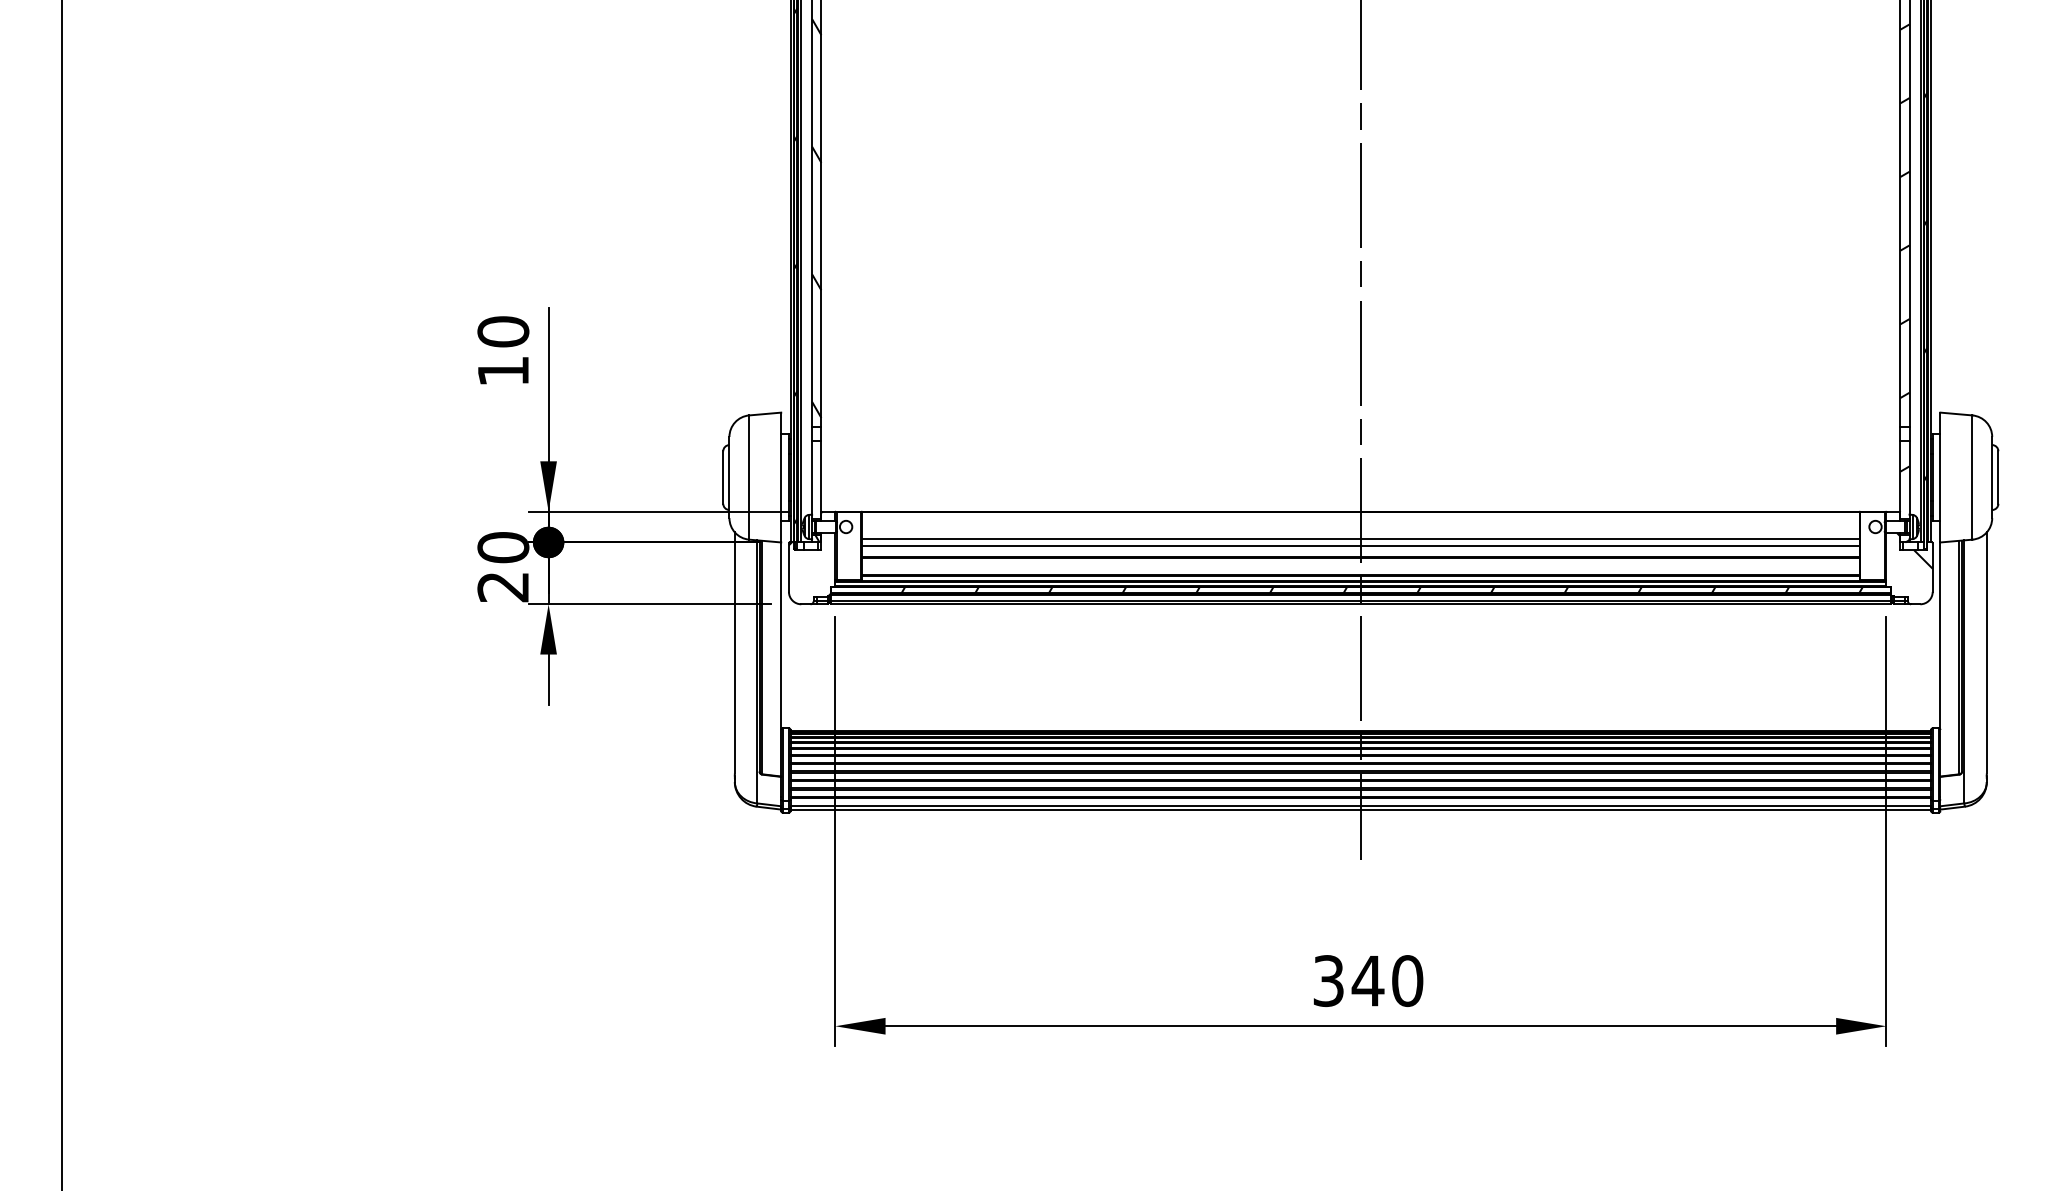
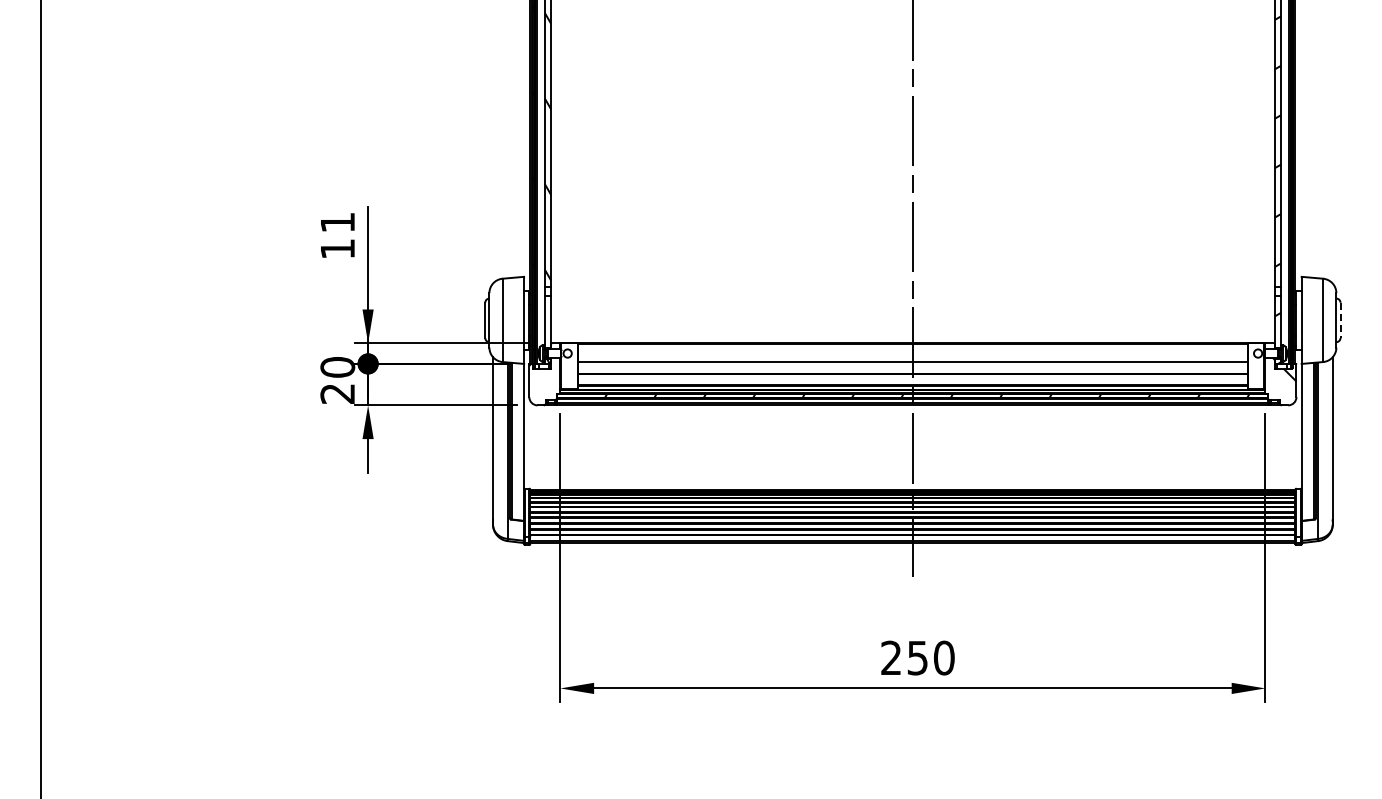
text: (502, 331) -> (337, 222), 10 -> 11
line: (1998, 477) -> (1340, 320), solid -> dashed
line: (1360, 546) -> (912, 366), removed
text: (1348, 980) -> (904, 657), 340 -> 250

